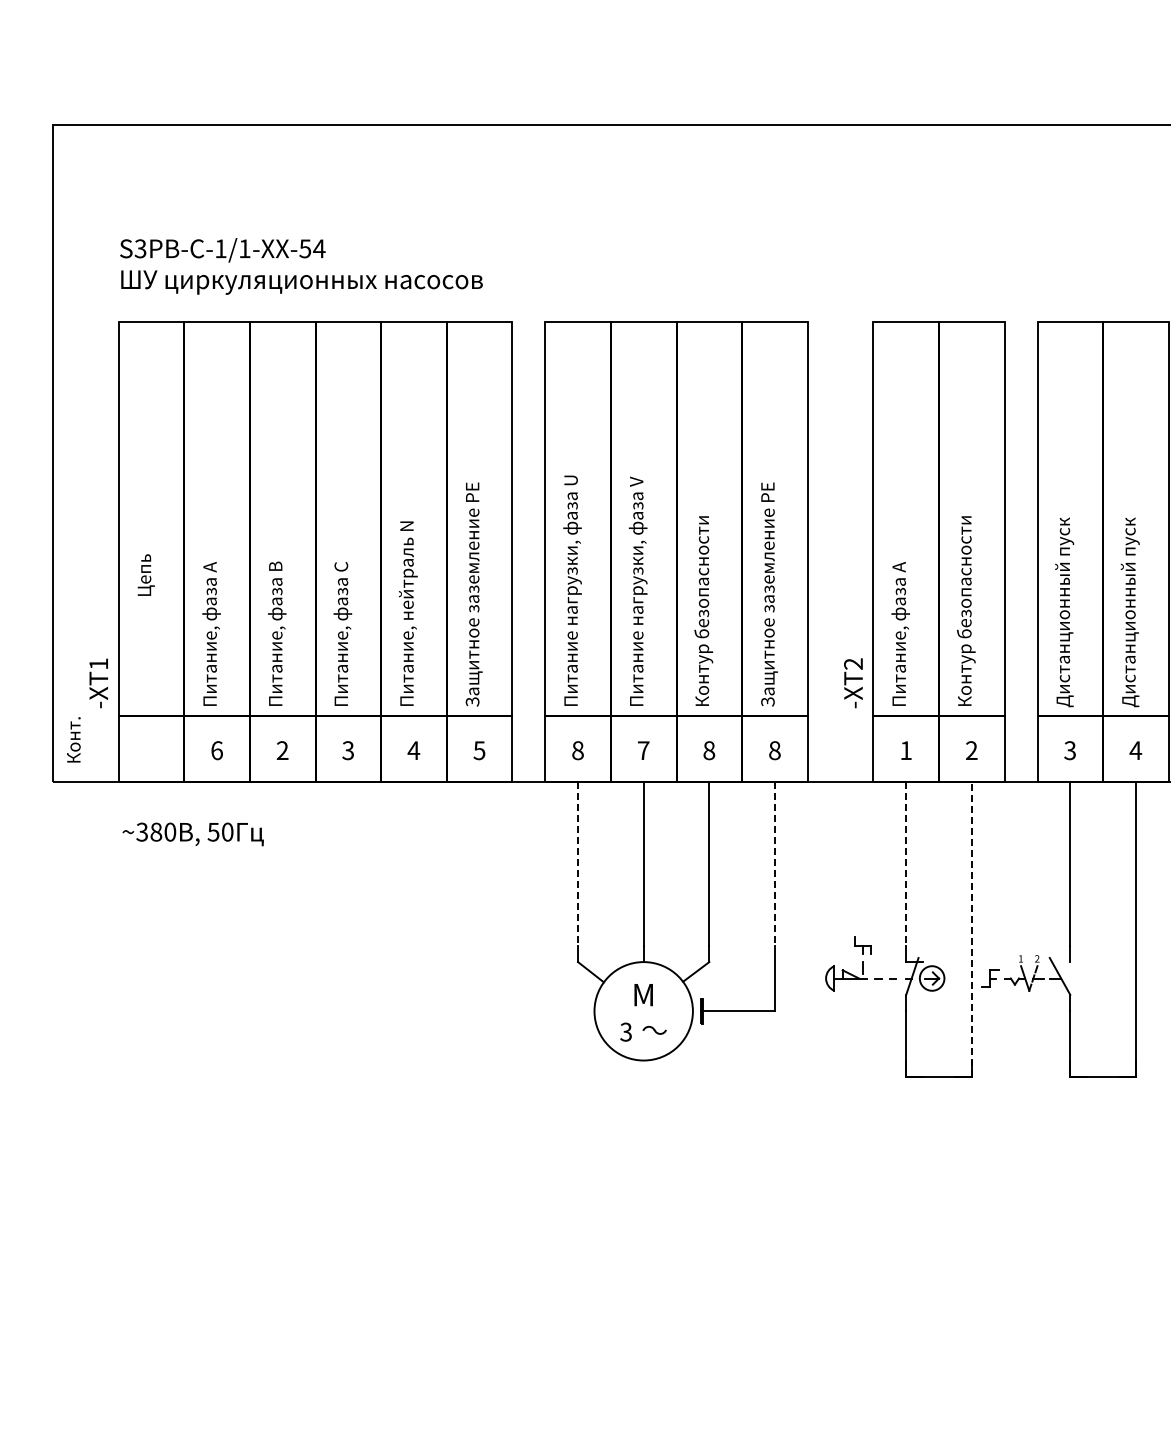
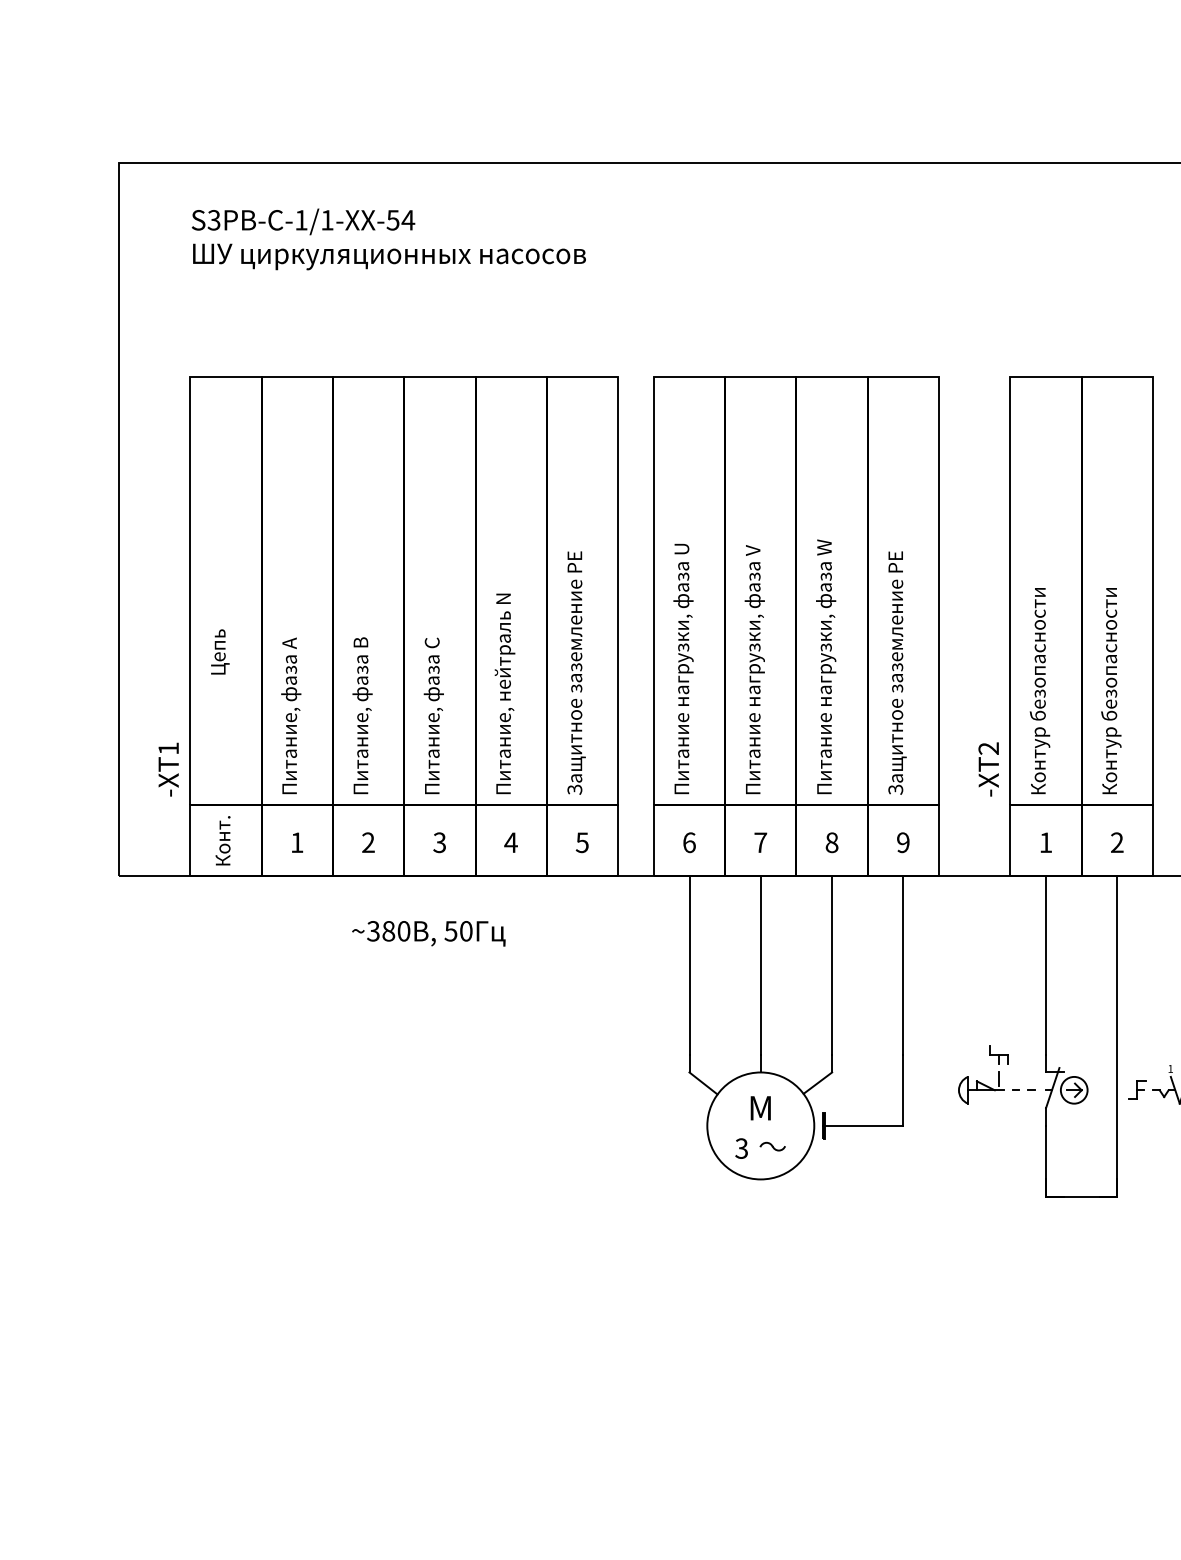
text: (301, 266) -> (388, 239), moved
text: (703, 587) -> (825, 665), Контур безопасности -> Питание нагрузки, фаза W
text: (900, 610) -> (1039, 690), Питание, фаза A -> Контур безопасности
text: (73, 739) -> (222, 840), moved
text: (216, 750) -> (296, 842), 6 -> 1
text: (577, 750) -> (688, 842), 8 -> 6
text: (774, 750) -> (902, 842), 8 -> 9
text: (192, 834) -> (428, 933), moved
line: (578, 864) -> (689, 966), dashed -> solid
line: (774, 864) -> (902, 966), dashed -> solid
line: (906, 864) -> (1046, 966), dashed -> solid
line: (971, 929) -> (1116, 1037), dashed -> solid

